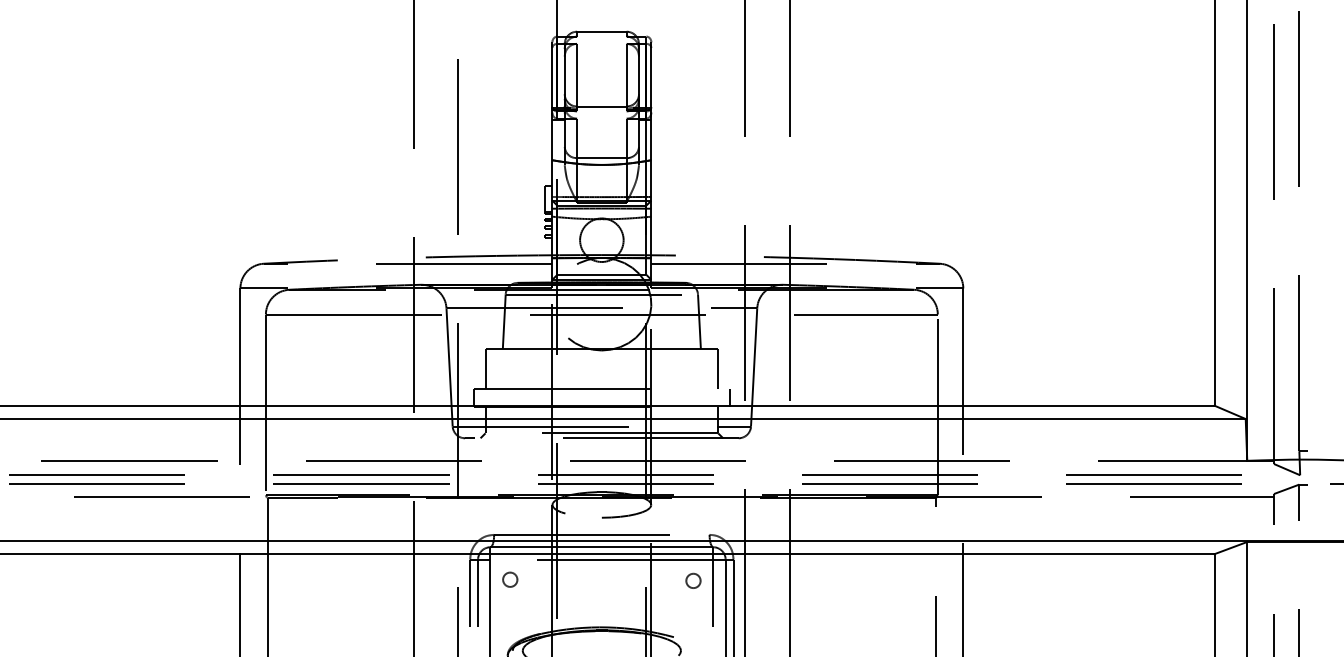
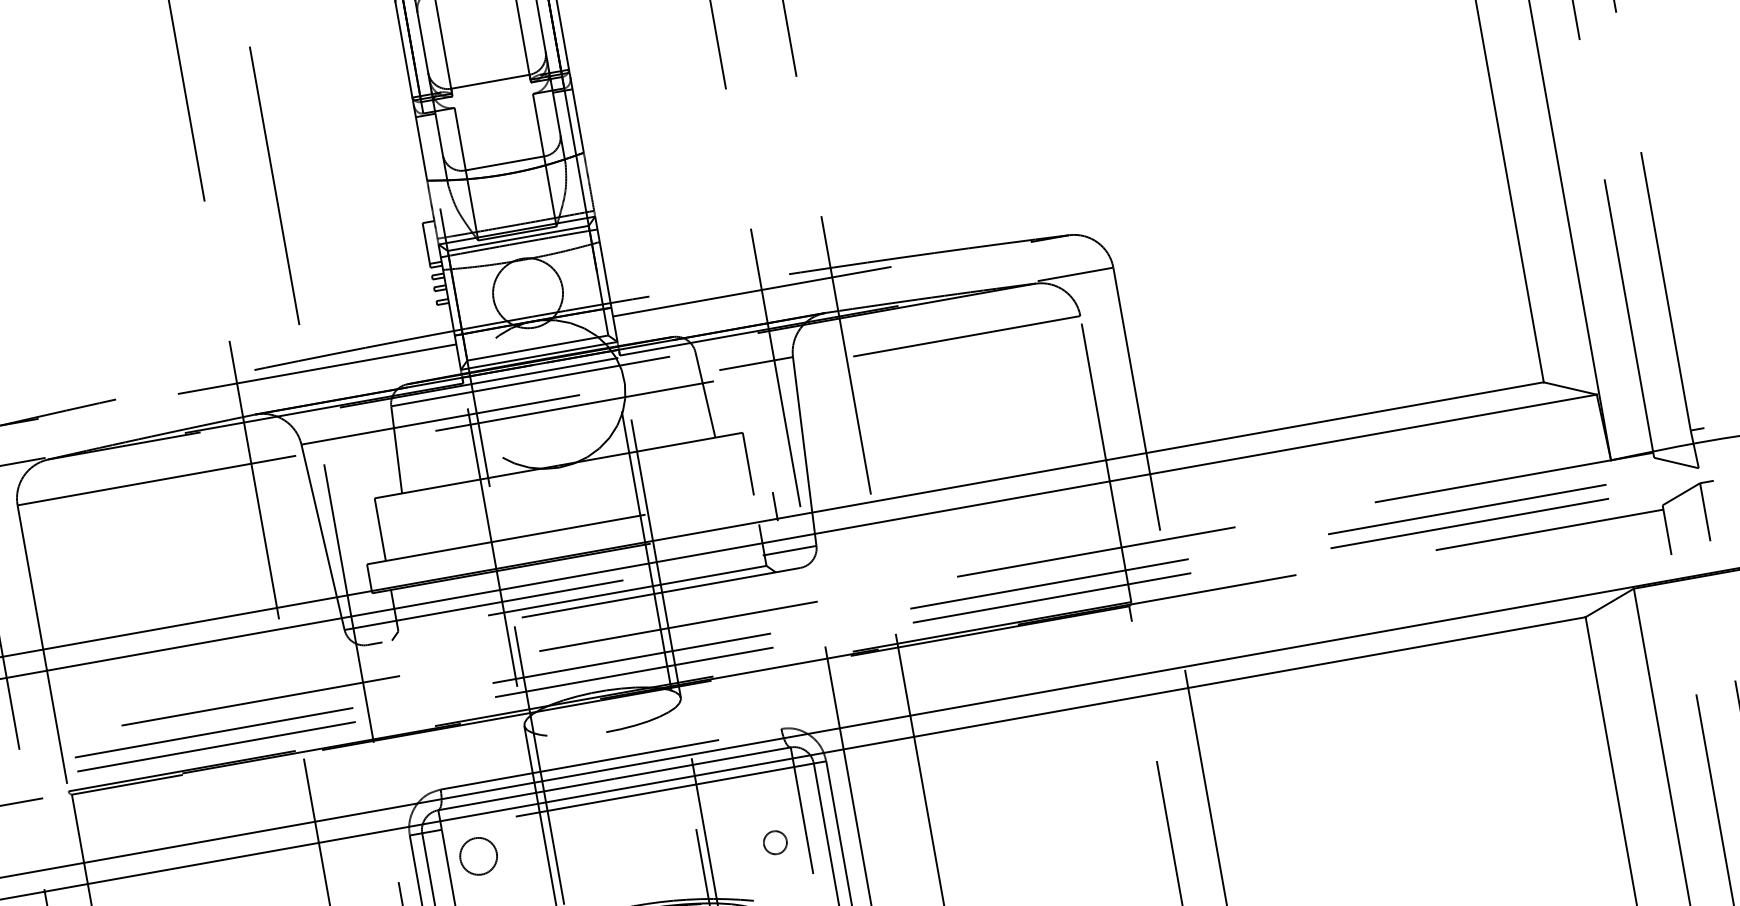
circle: (510, 579) -> (479, 855), size x1.6
circle: (693, 580) -> (775, 842), moved

